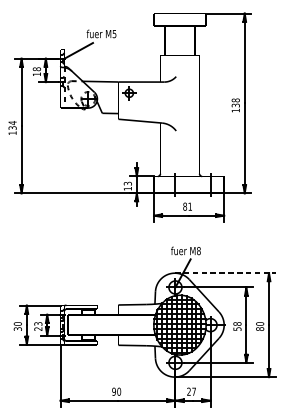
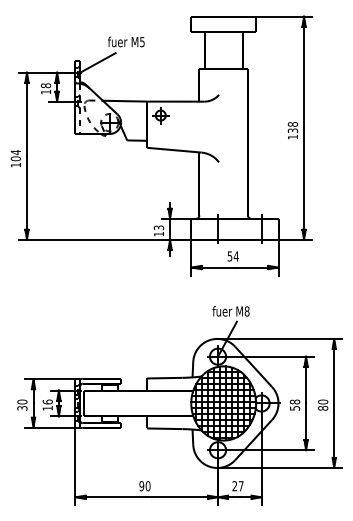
text: (12, 127) -> (15, 158), 134 -> 104
text: (187, 206) -> (232, 256), 81 -> 54
line: (225, 272) -> (280, 338), dashed -> solid
text: (38, 325) -> (47, 404), 23 -> 16

